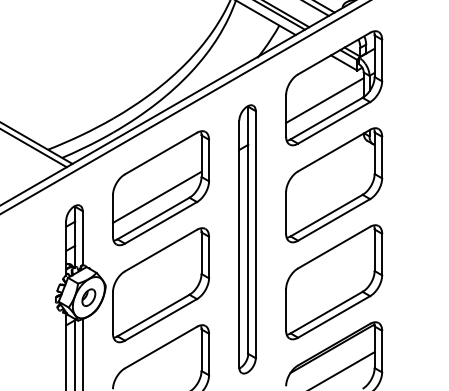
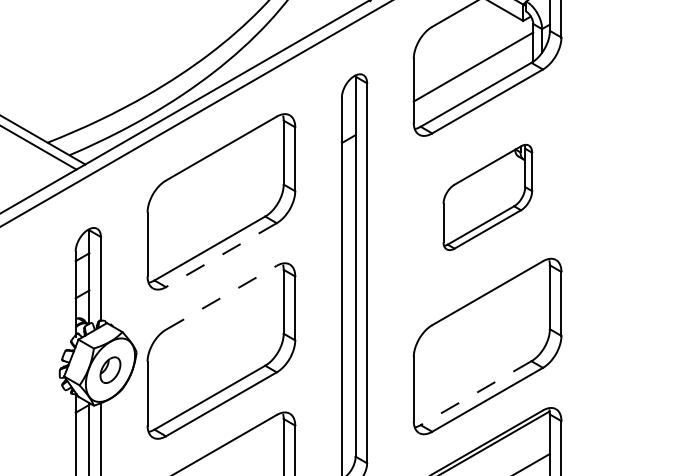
part: (334, 185) -> (488, 197), size x0.6
line: (157, 196) -> (216, 214), removed
line: (161, 222) -> (222, 254), solid -> dashed
line: (161, 250) -> (222, 297), solid -> dashed
line: (326, 312) -> (475, 392), solid -> dashed

